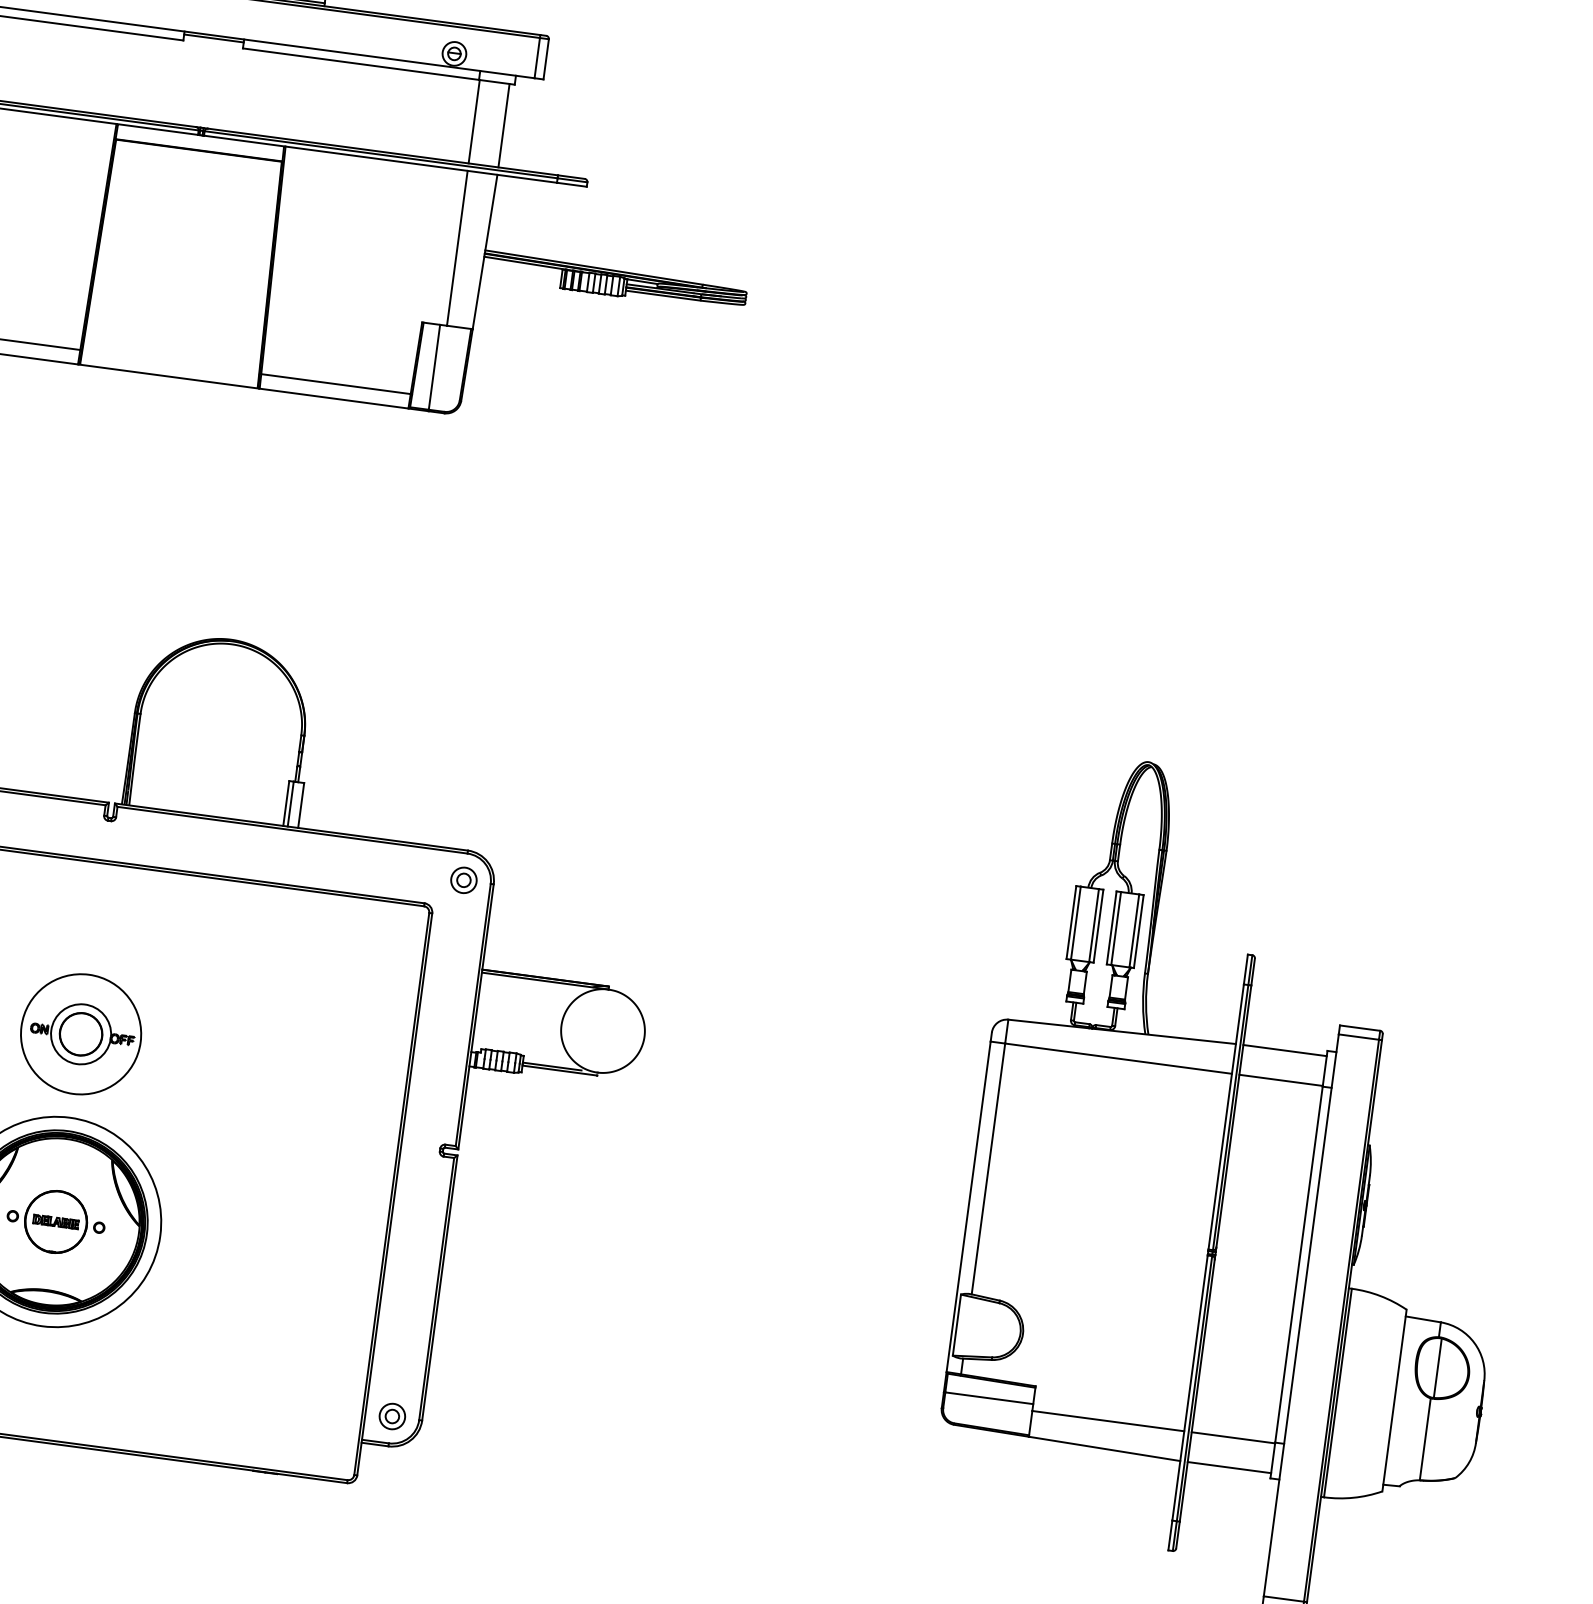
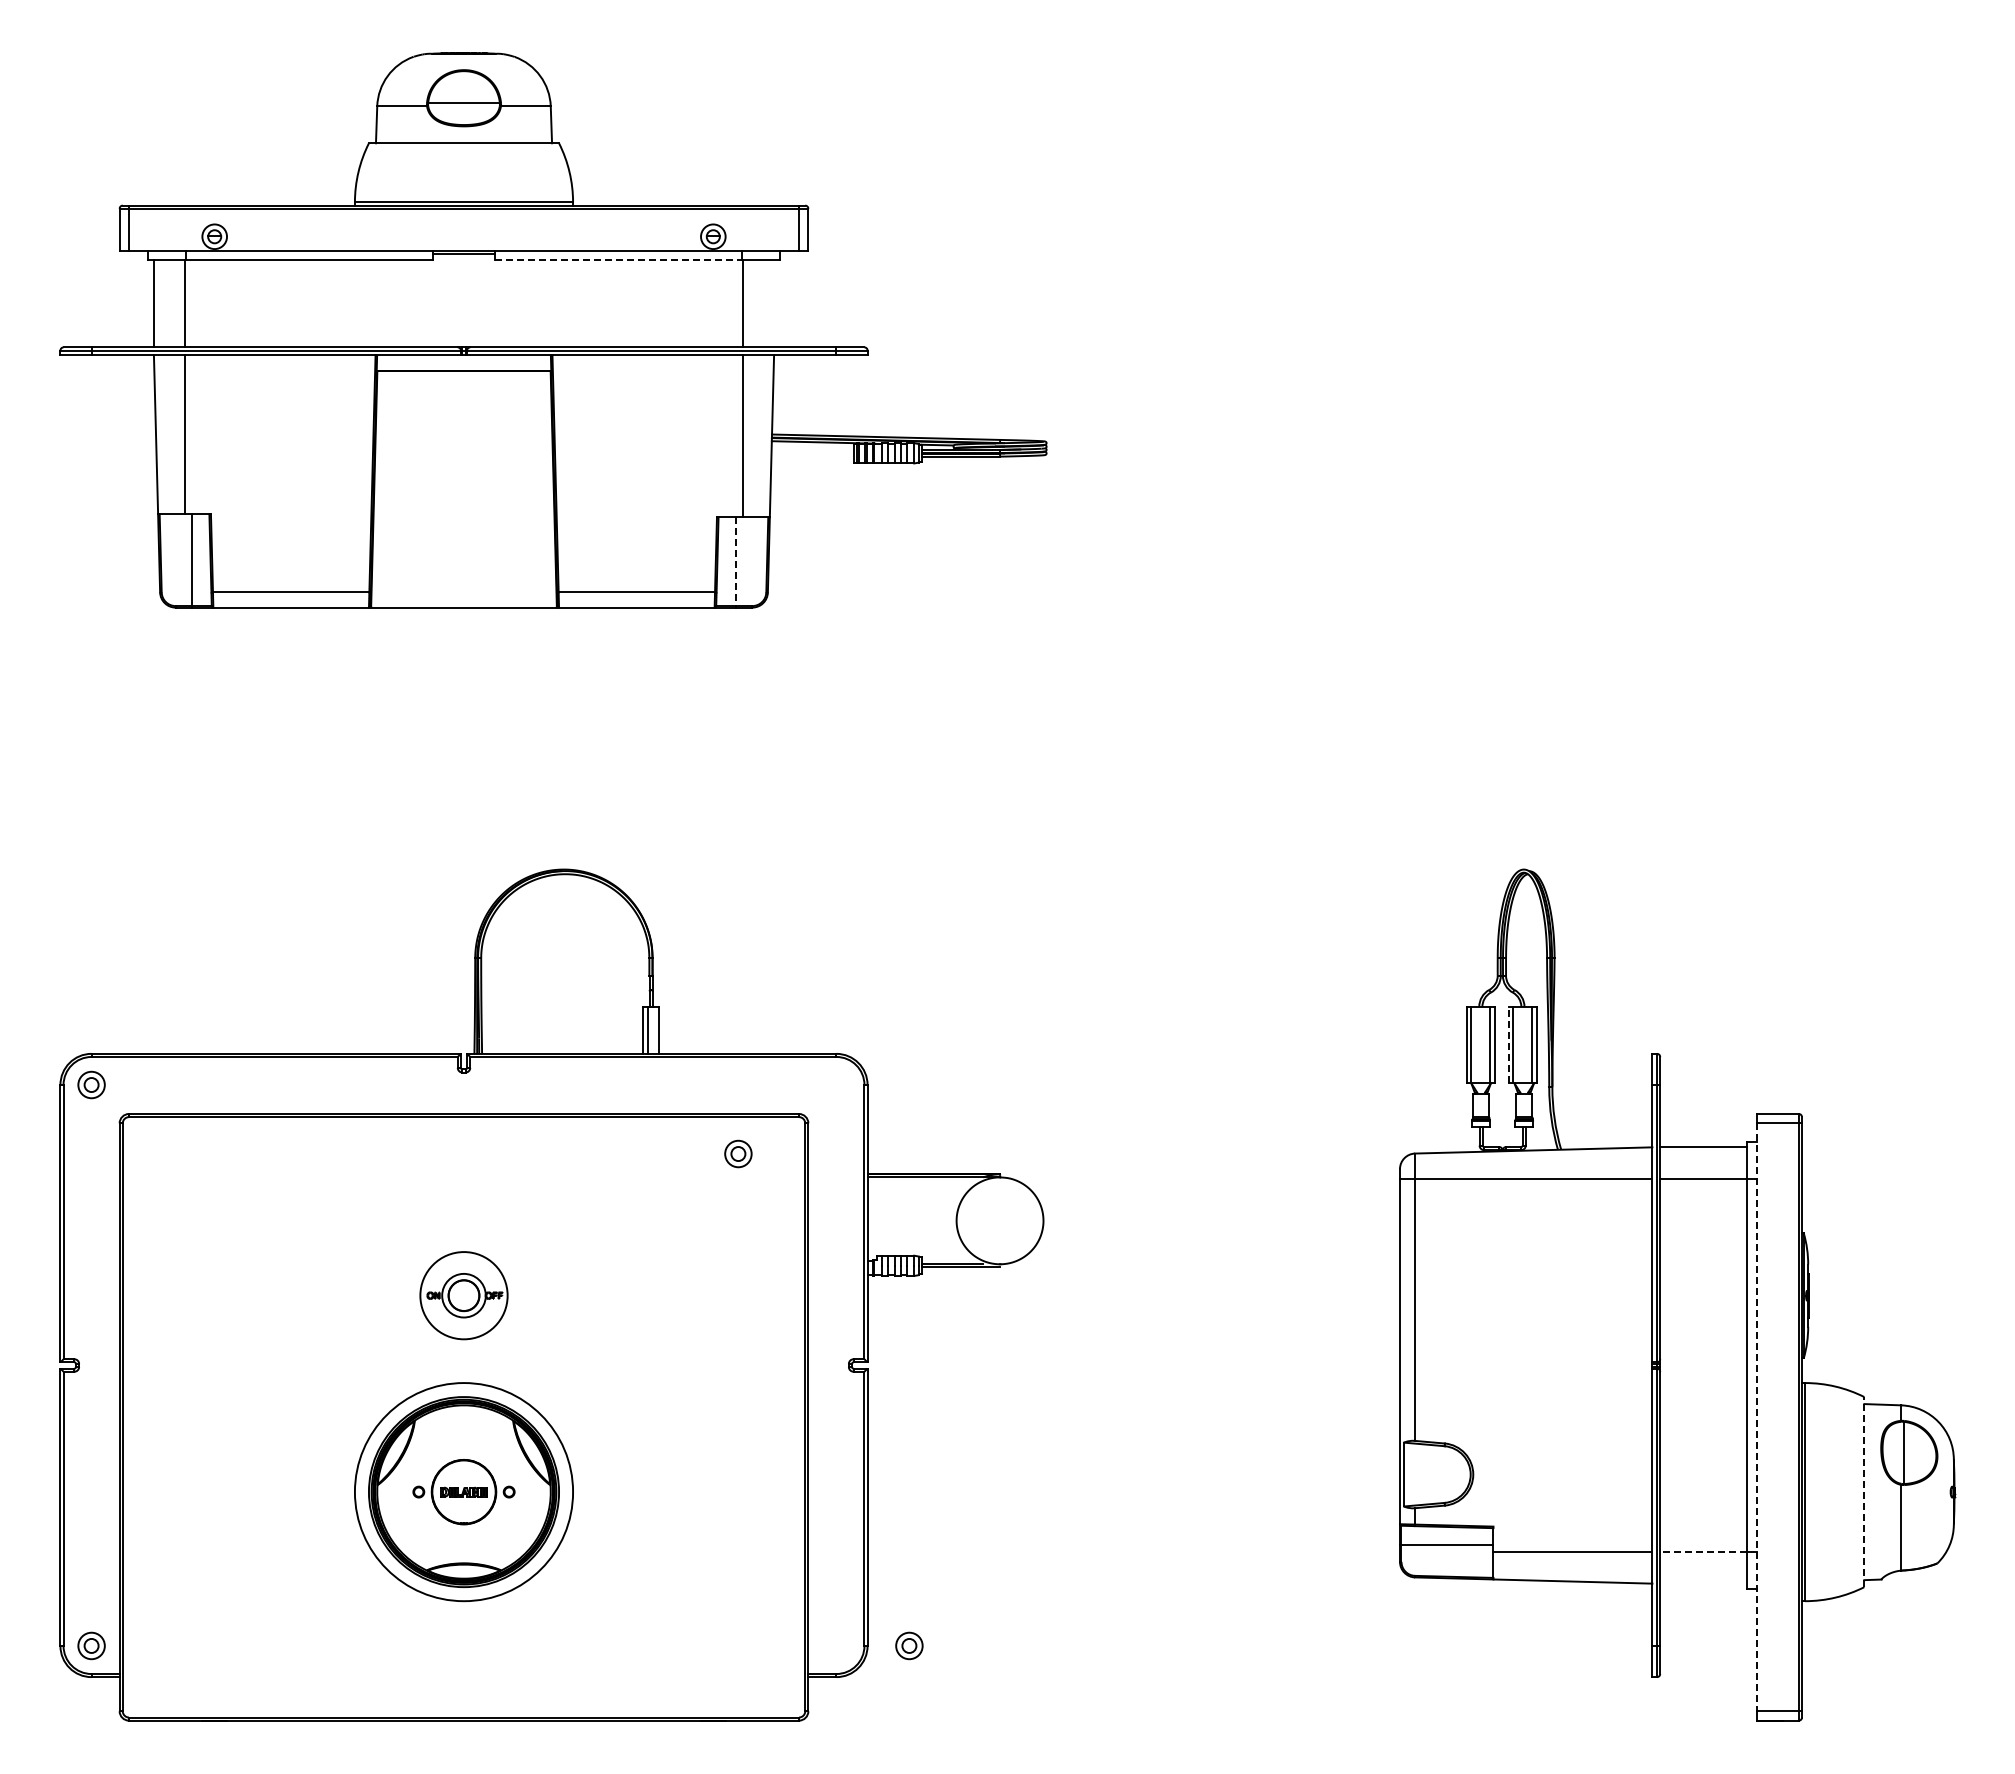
line: (361, 64) -> (619, 260), solid -> dashed
line: (504, 125) -> (774, 303), removed
line: (434, 368) -> (735, 562), solid -> dashed
part: (464, 879) -> (738, 1153), moved
line: (1111, 927) -> (1508, 1044), solid -> dashed
part: (80, 1034) -> (463, 1295), size x0.7
line: (1300, 1315) -> (1756, 1417), solid -> dashed
line: (1394, 1400) -> (1864, 1491), solid -> dashed
part: (392, 1416) -> (909, 1645), moved
line: (1233, 1437) -> (1703, 1552), solid -> dashed
line: (1229, 1467) -> (1703, 1583), removed

